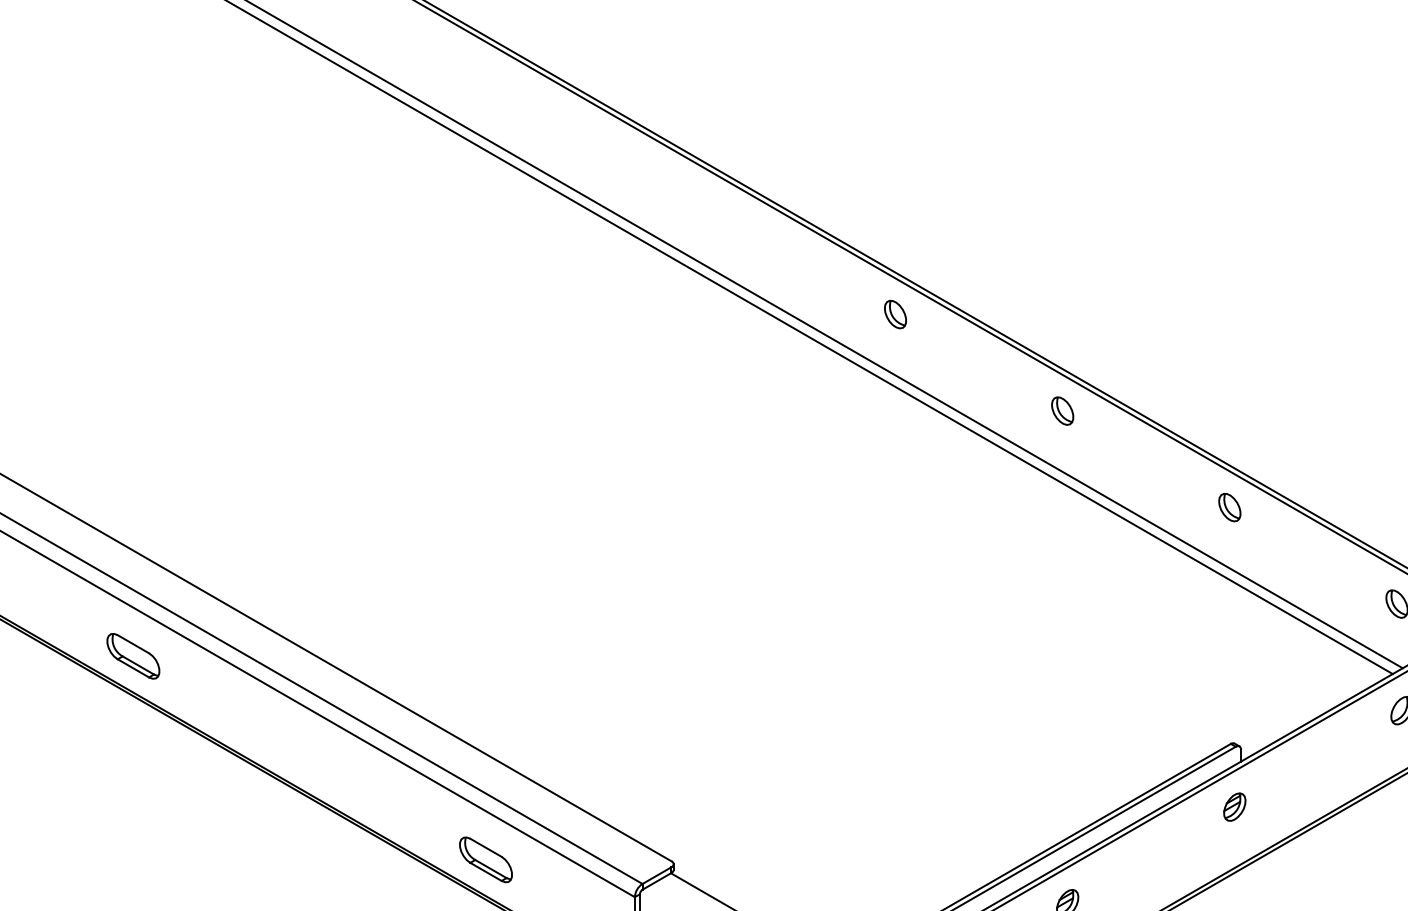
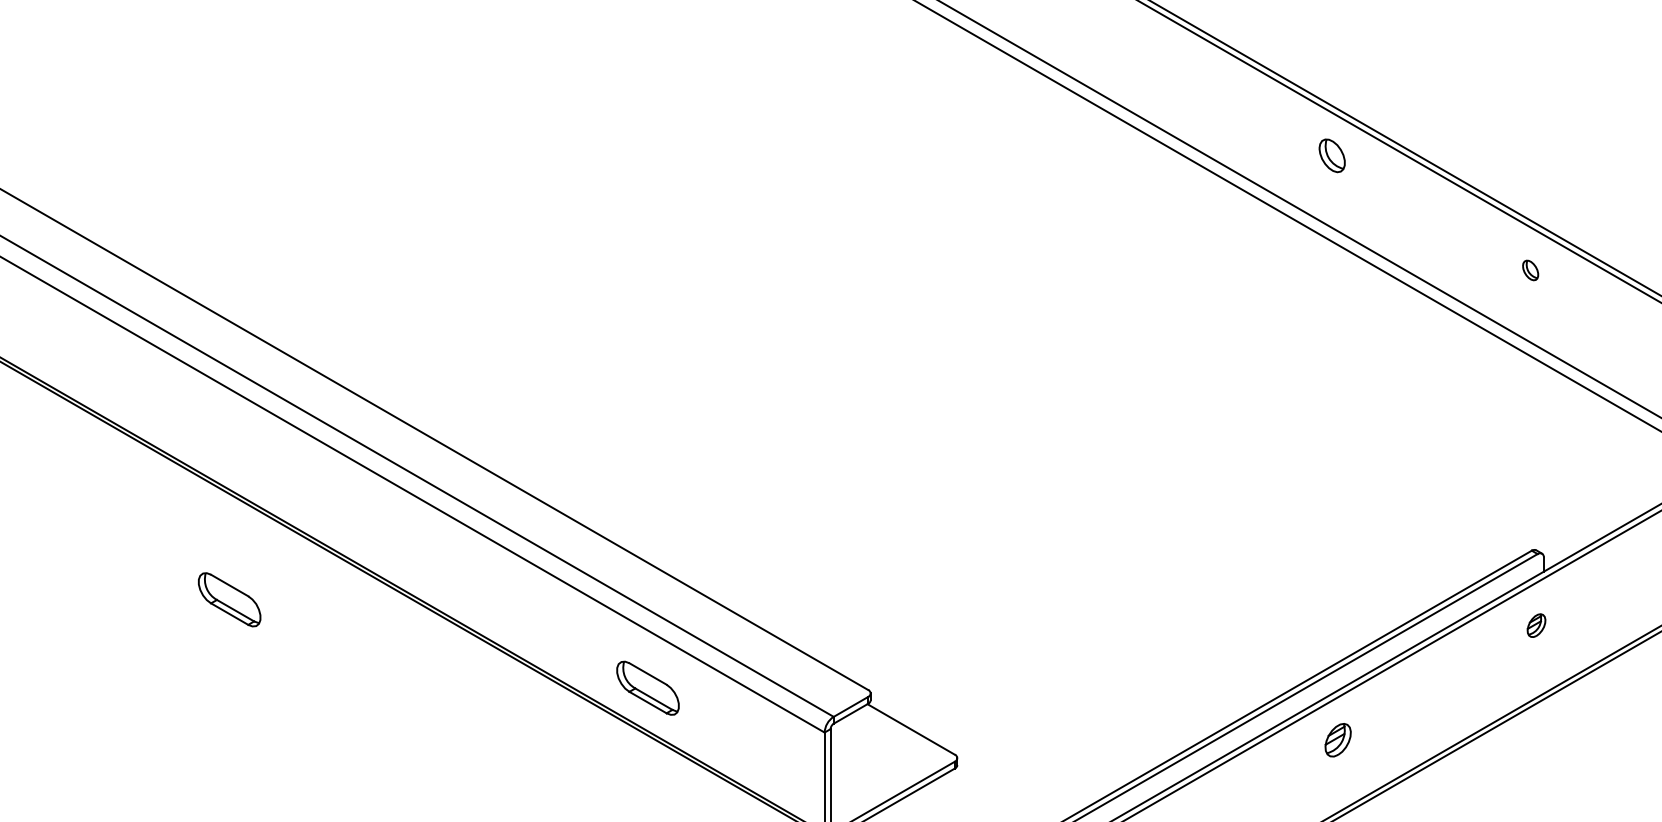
part: (895, 314) -> (1133, 41), removed
part: (1229, 507) -> (1530, 270), size x0.6
part: (133, 656) -> (229, 600), moved
part: (1234, 806) -> (1536, 624), size x0.7

